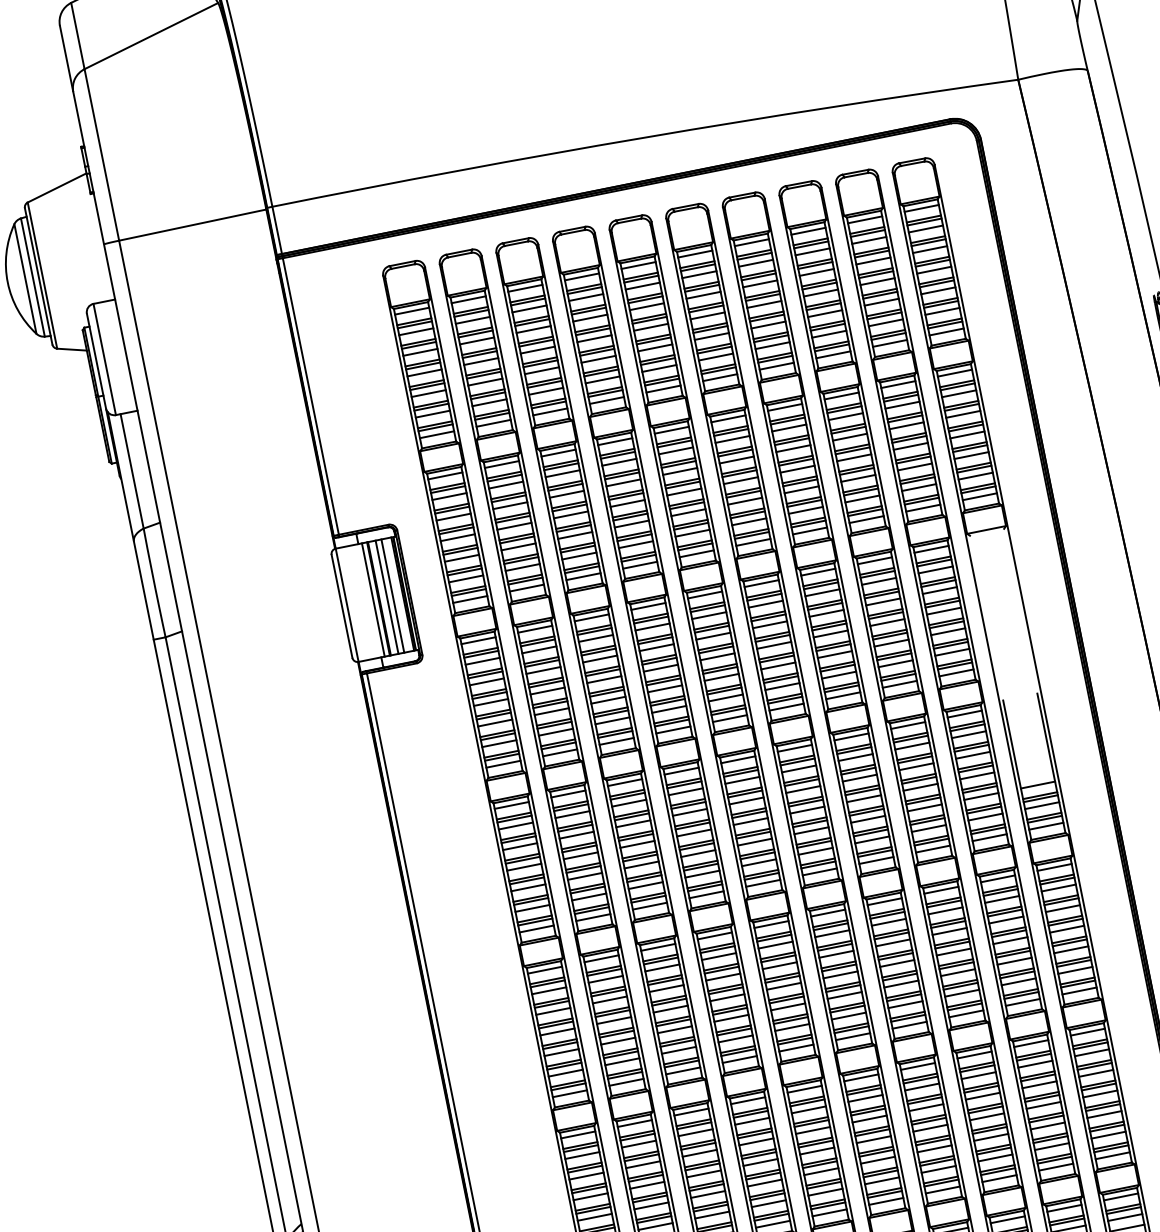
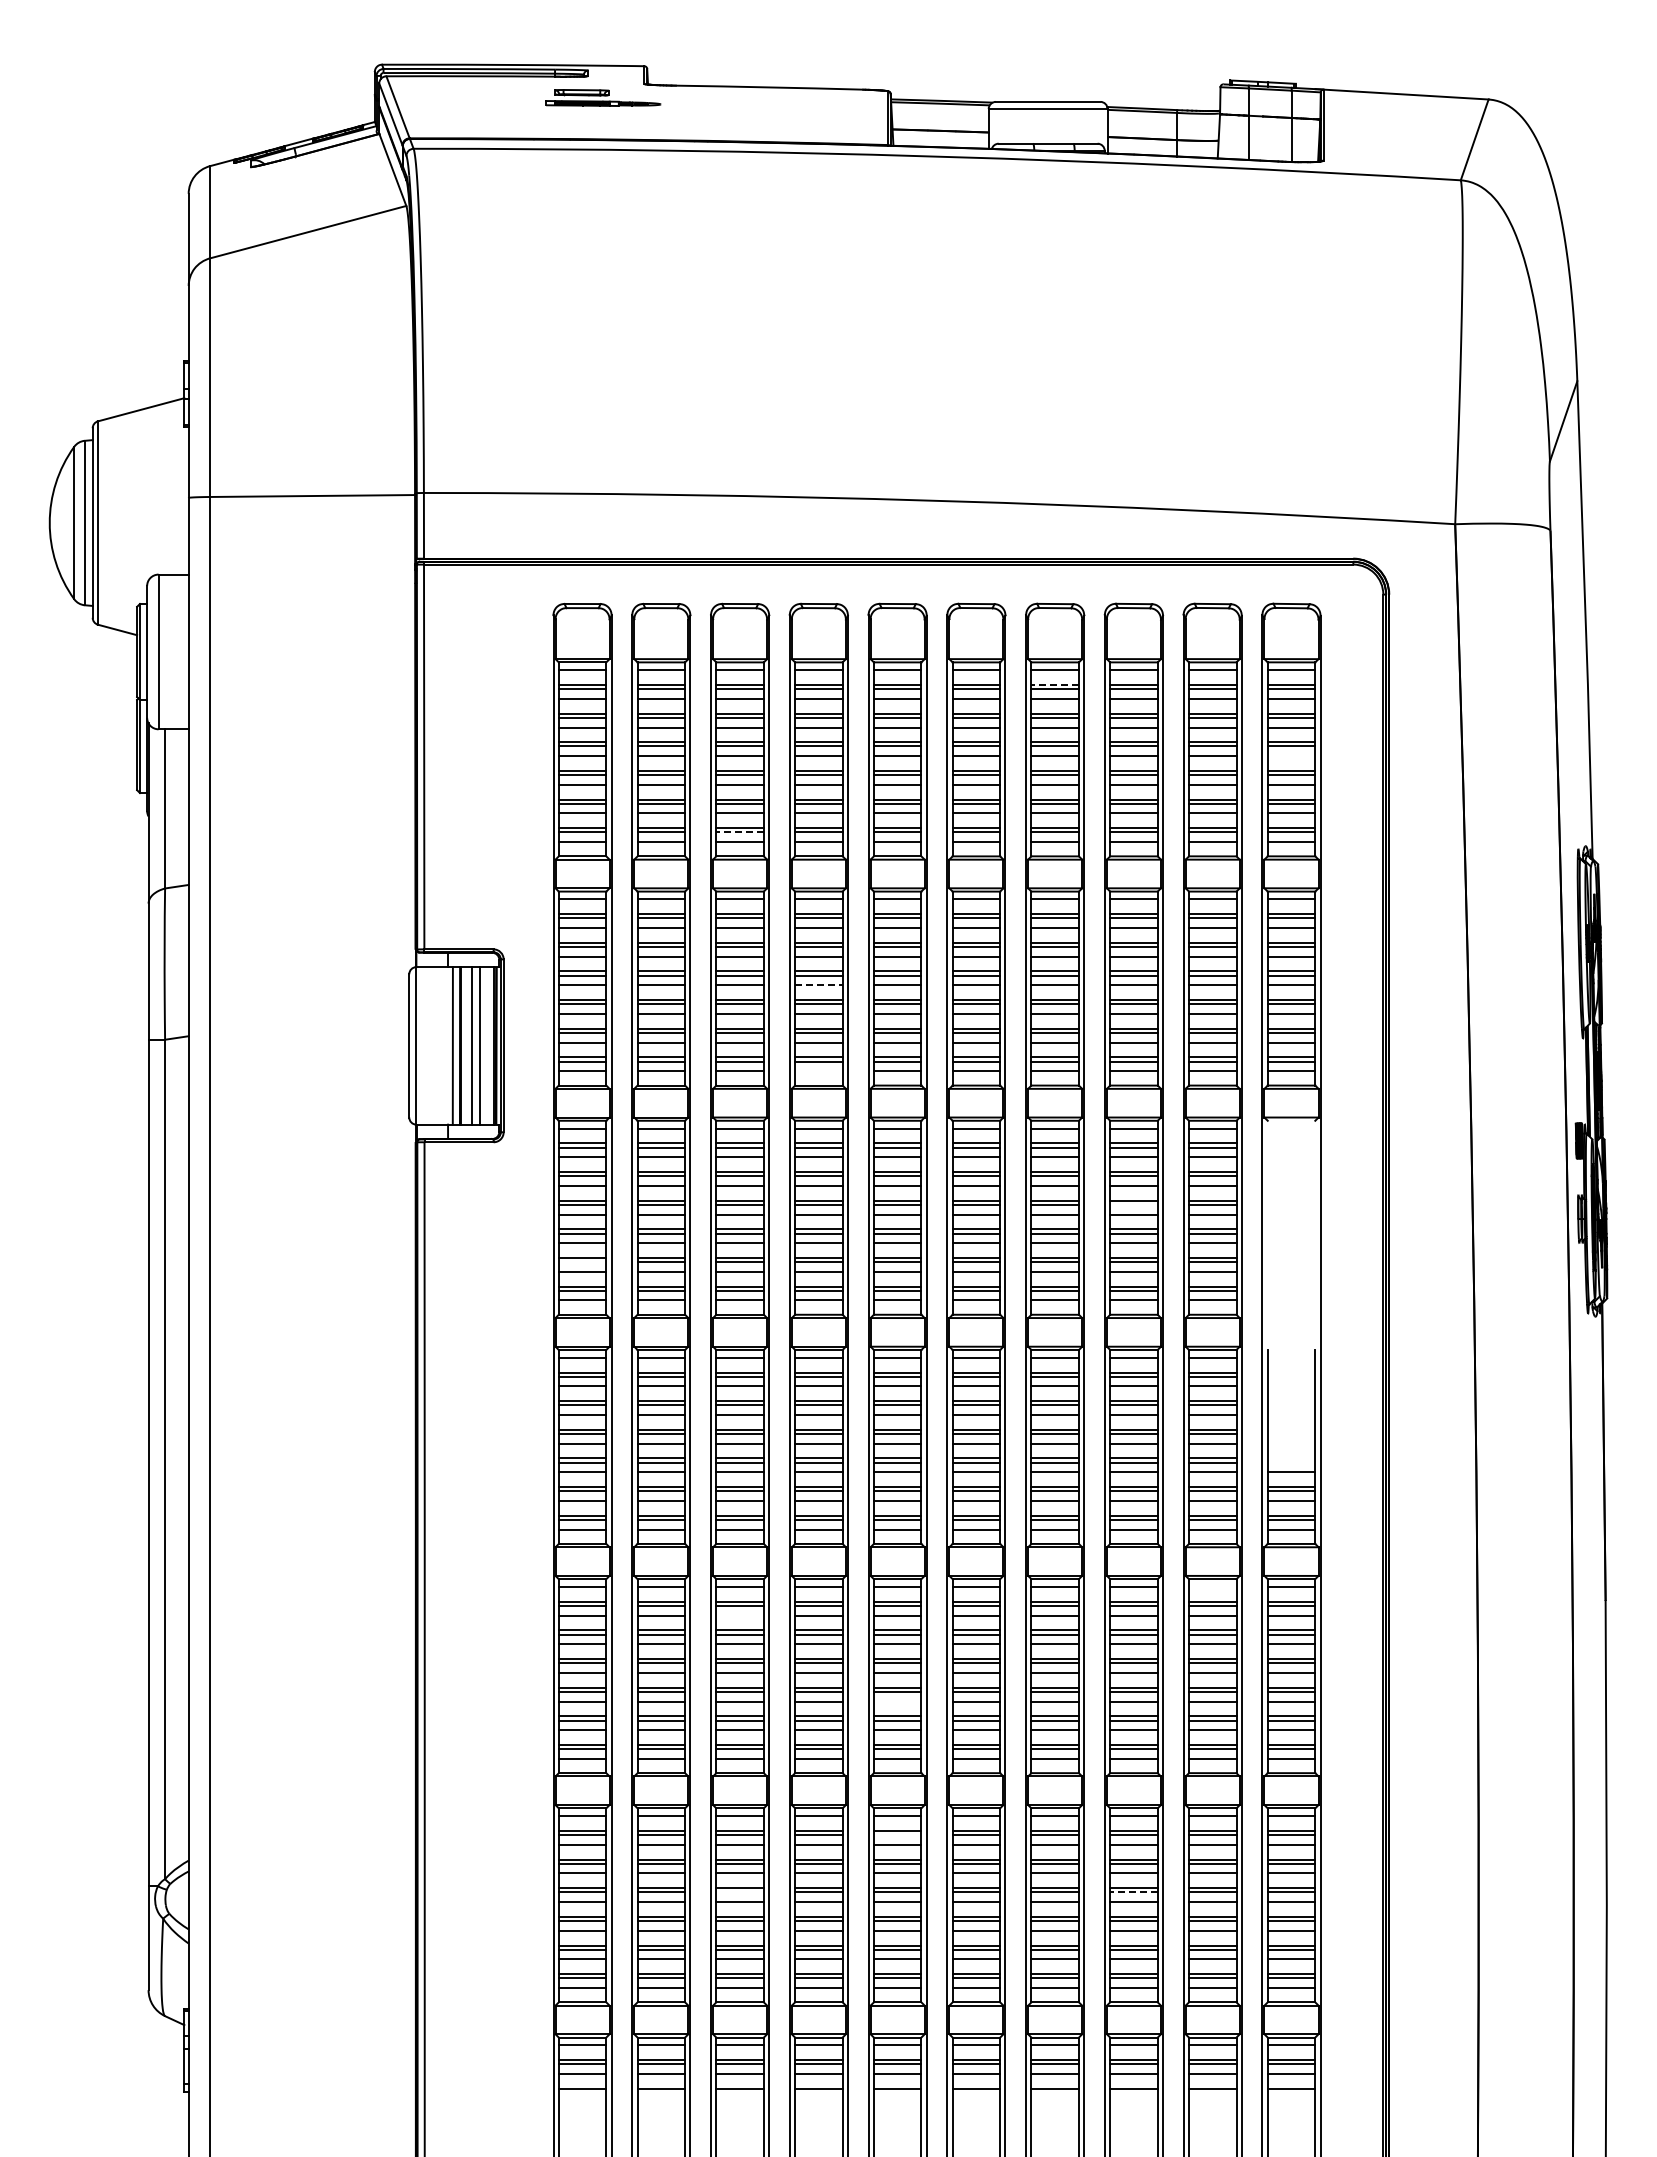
line: (754, 252) -> (1055, 684), solid -> dashed
line: (934, 270) -> (1291, 756), removed
line: (549, 404) -> (740, 832), solid -> dashed
line: (627, 503) -> (818, 985), solid -> dashed
line: (639, 565) -> (818, 1071), removed
line: (885, 615) -> (1133, 1204), removed
line: (497, 736) -> (582, 1262), removed
line: (997, 878) -> (1212, 1586), removed
line: (661, 967) -> (739, 1615), removed
line: (788, 1006) -> (897, 1701), removed
line: (807, 1103) -> (897, 1835), removed
line: (985, 1109) -> (1133, 1892), solid -> dashed
line: (702, 1167) -> (739, 1892), removed

